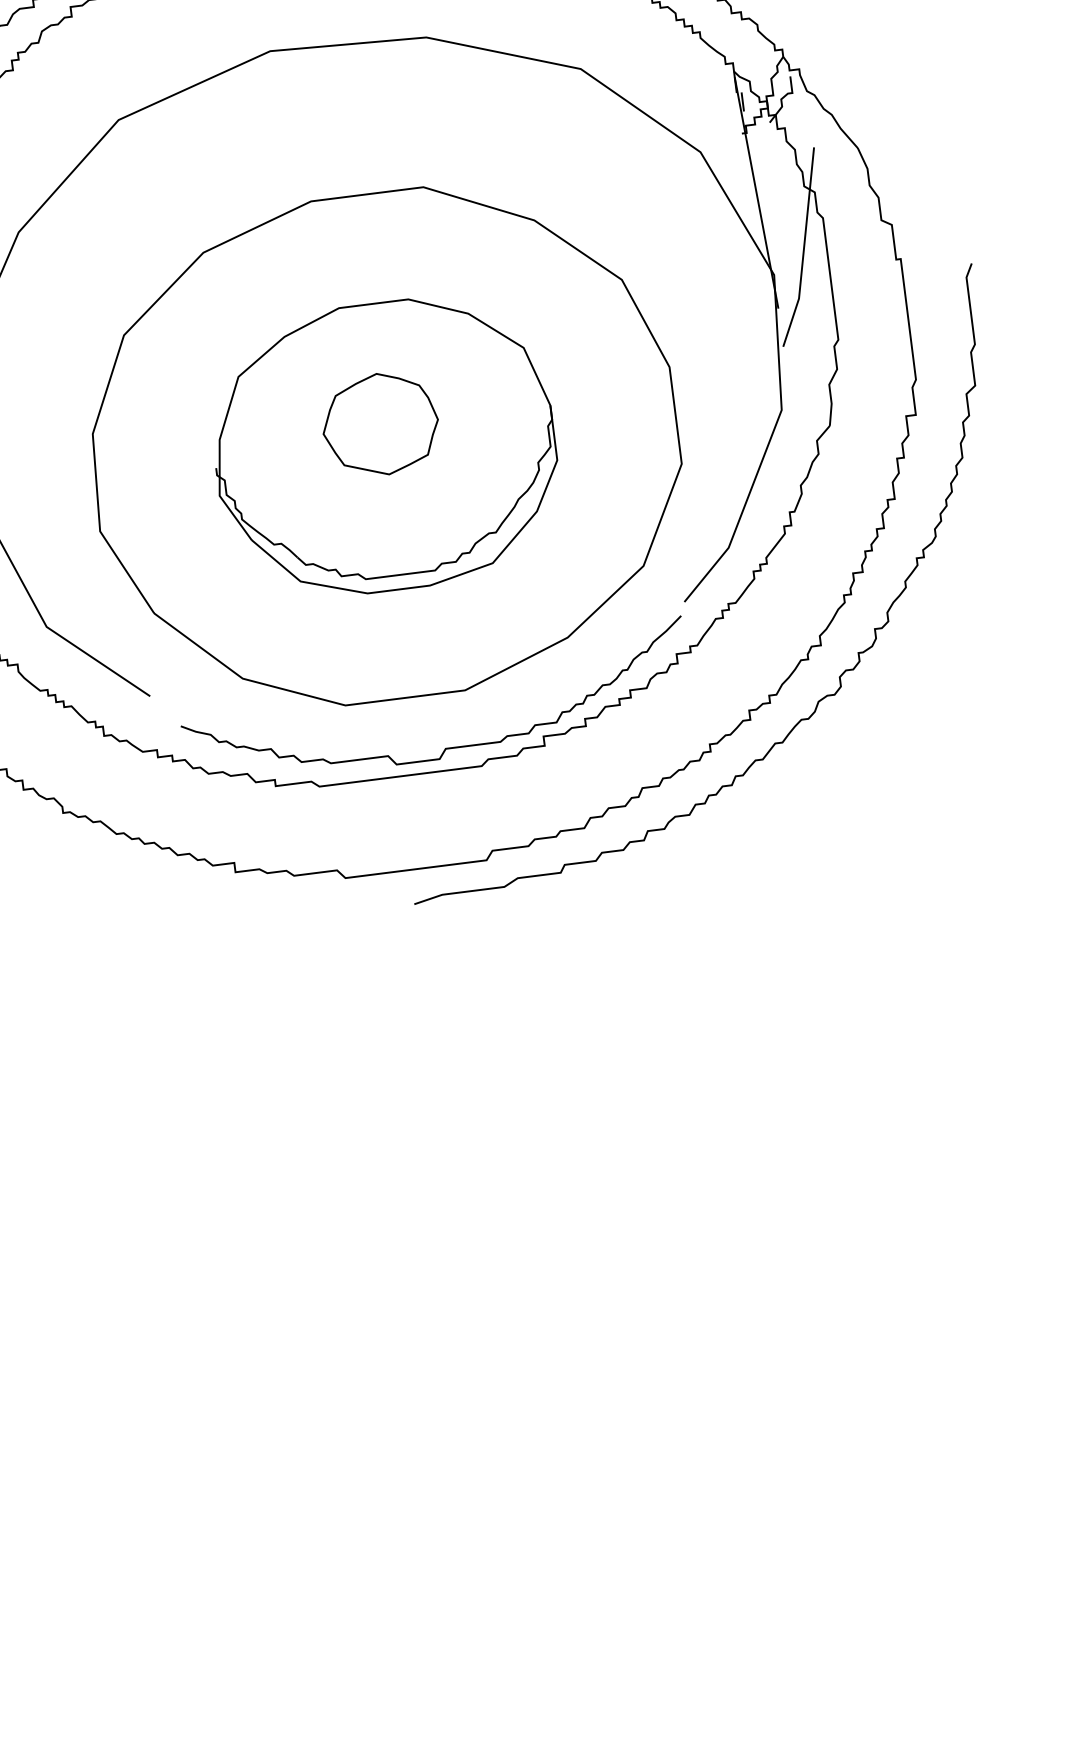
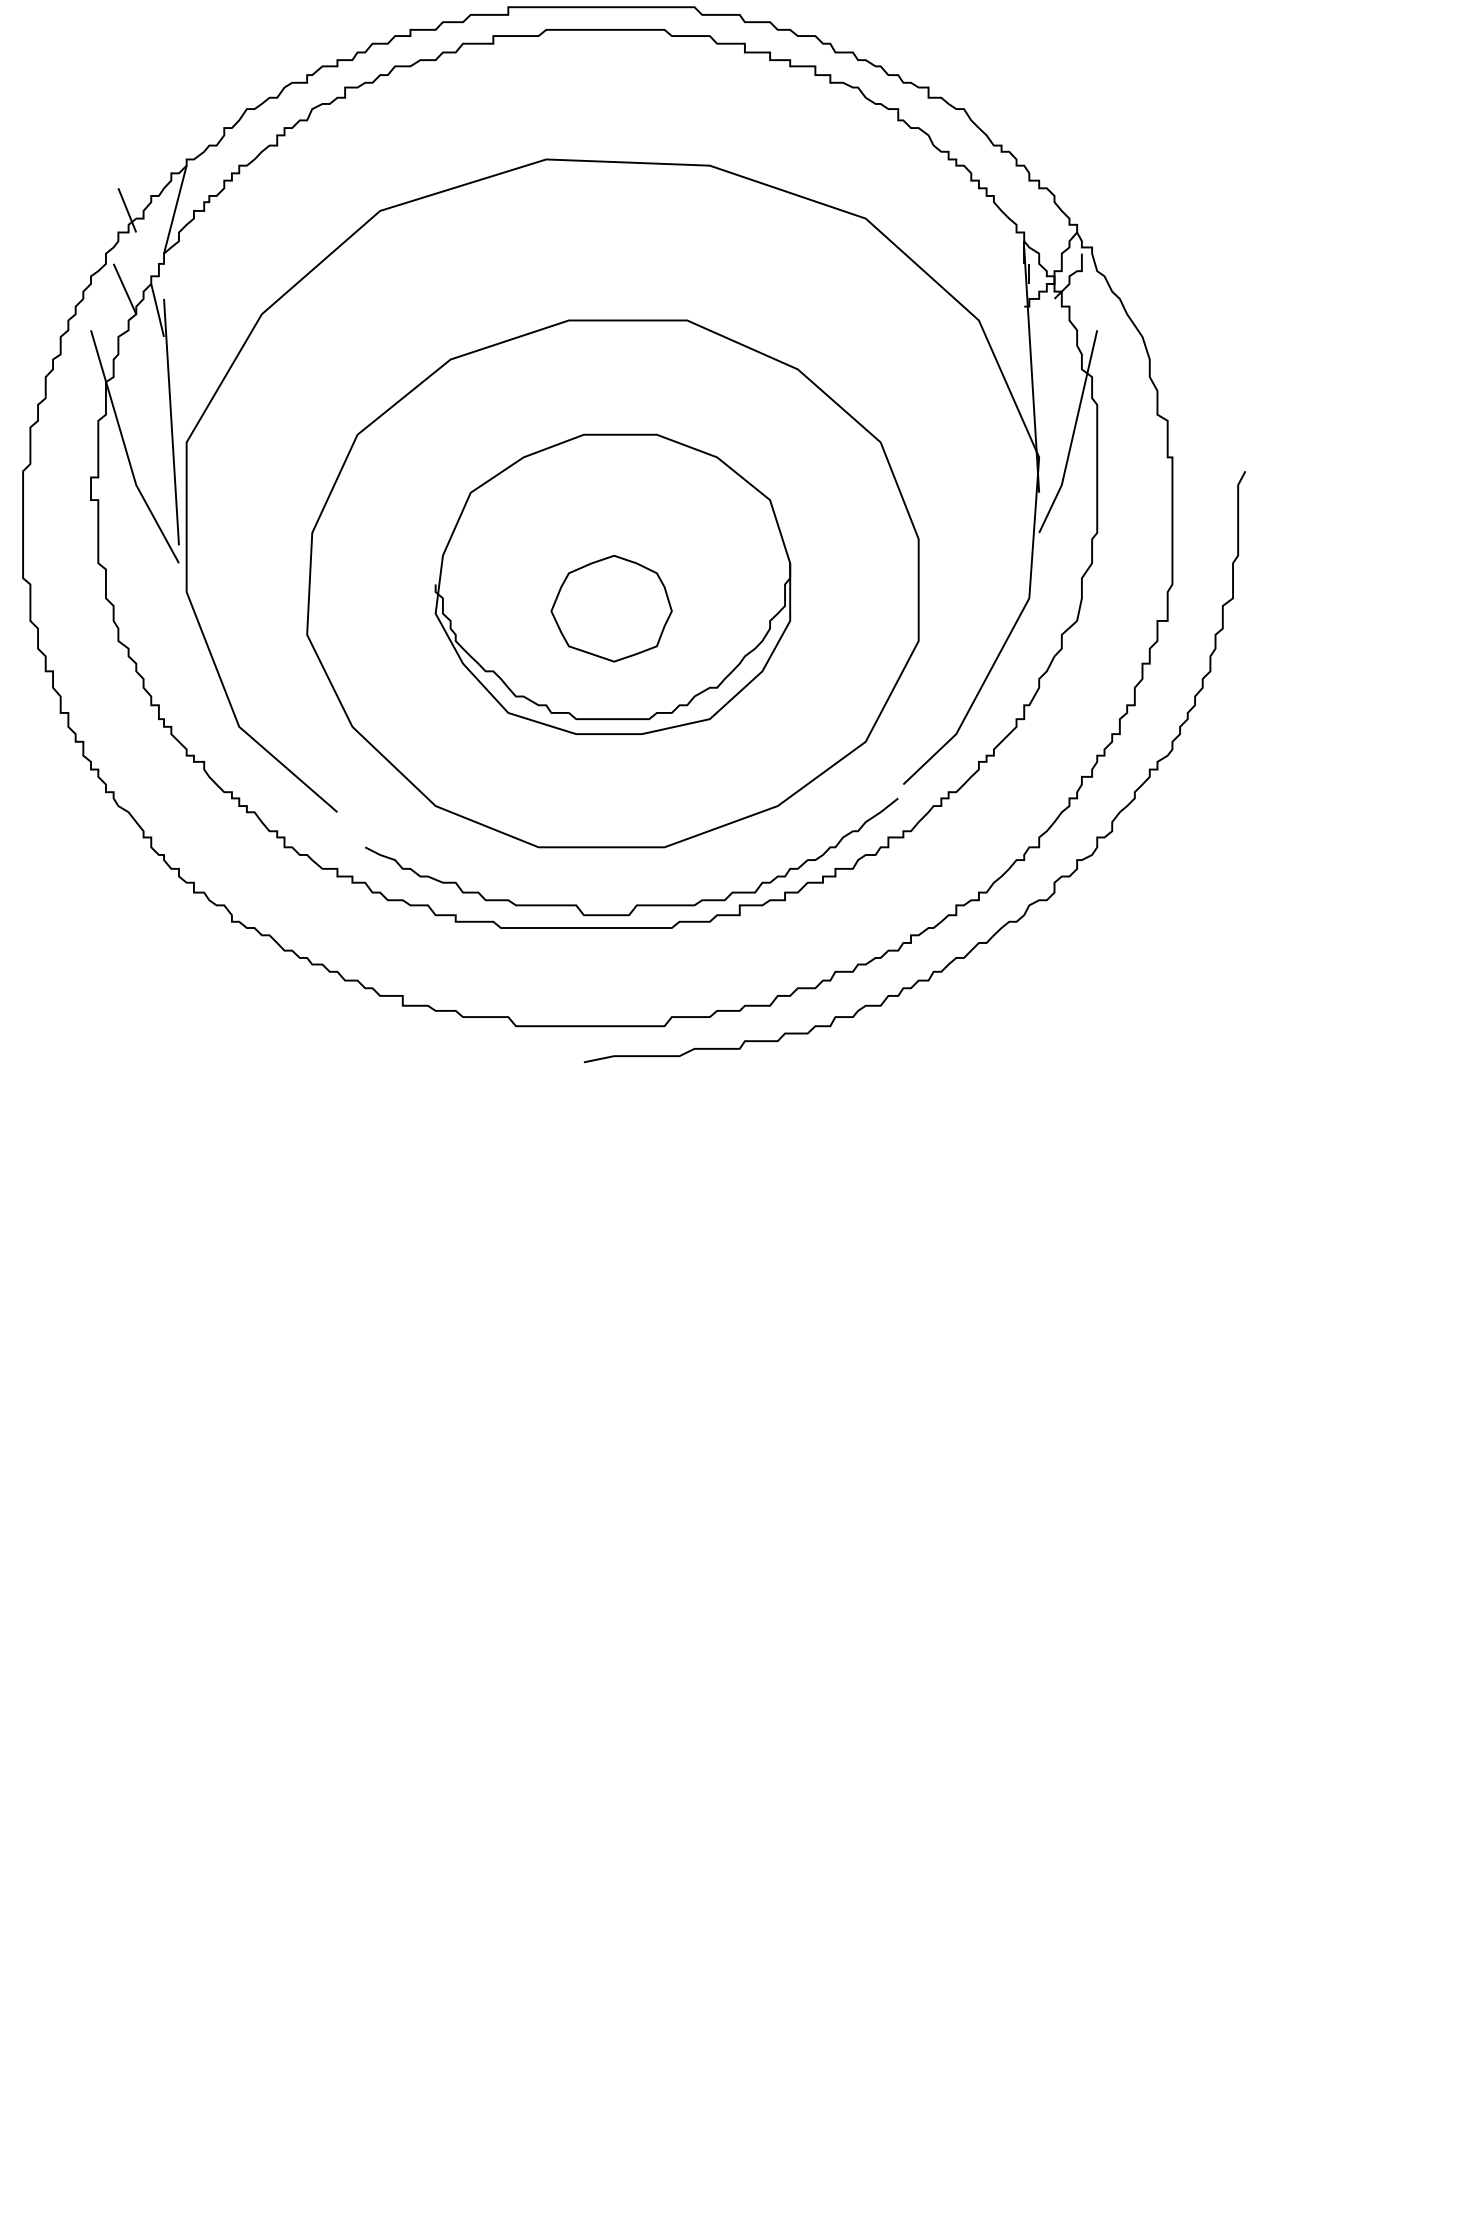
part: (380, 424) -> (611, 608), moved

